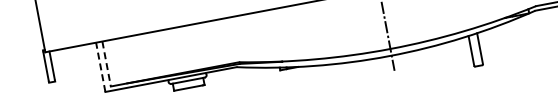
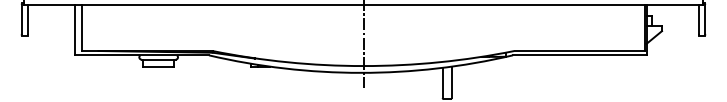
line: (106, 64) -> (81, 28), dashed -> solid
line: (100, 66) -> (75, 29), dashed -> solid

